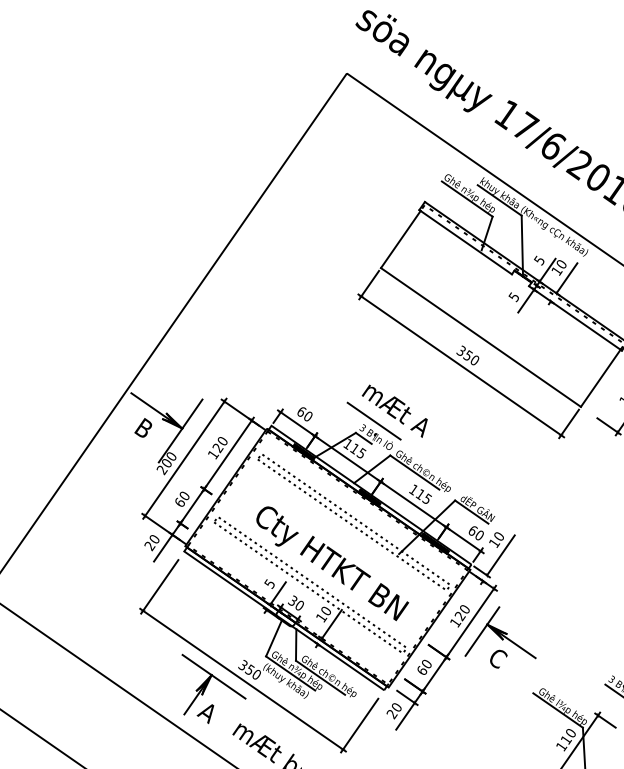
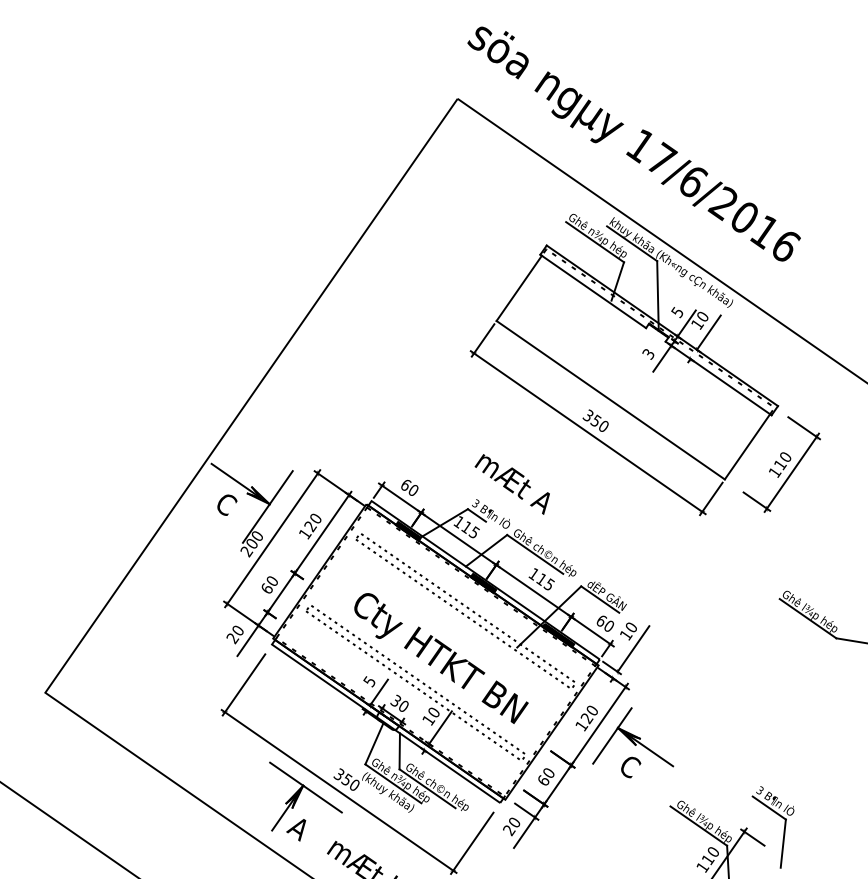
text: (514, 295) -> (648, 352), 5 -> 3
line: (373, 420) -> (488, 495), removed
text: (144, 427) -> (226, 503), B -> C

